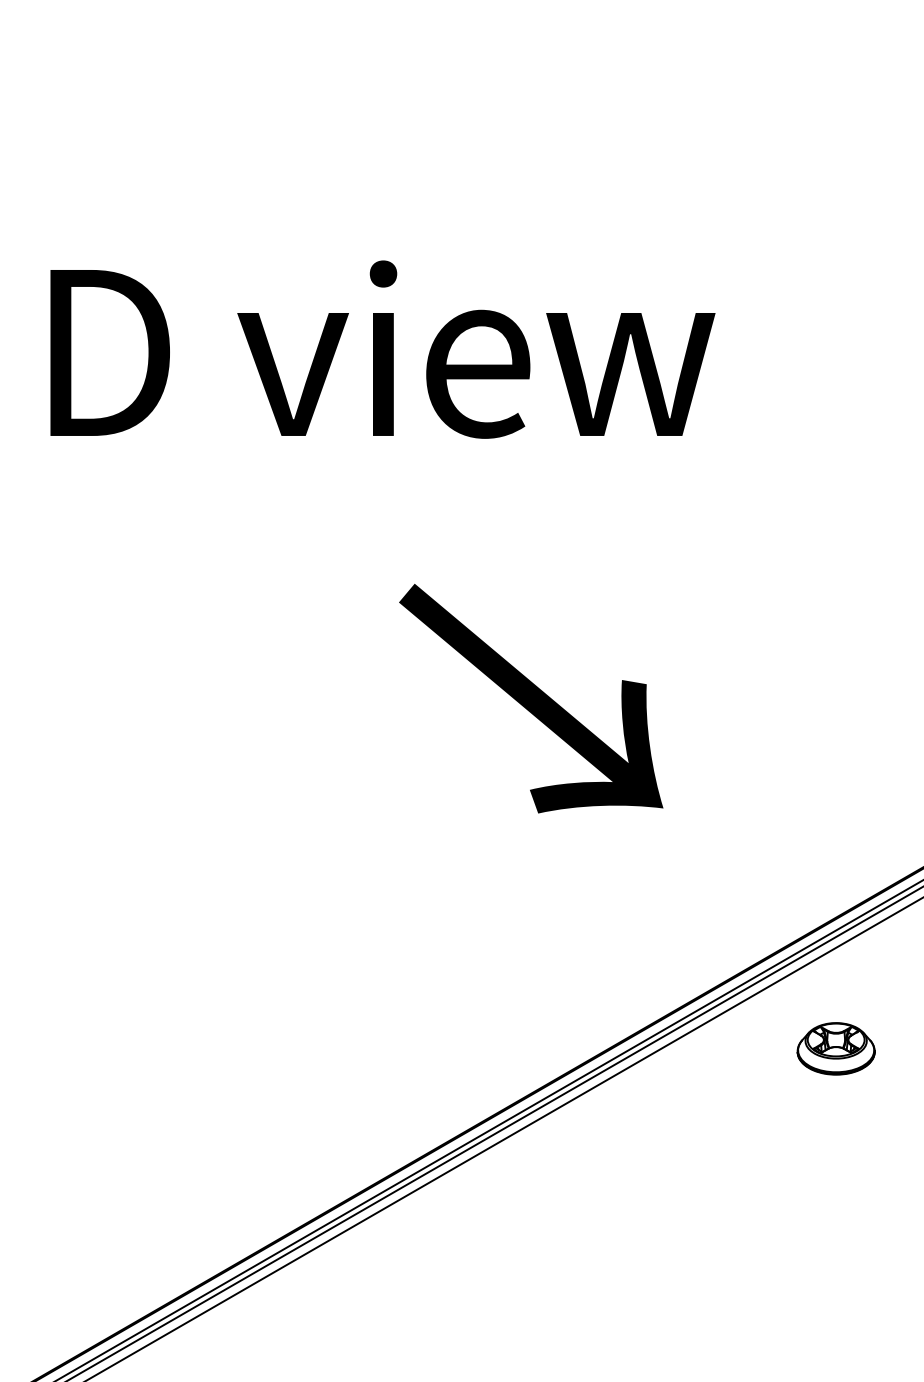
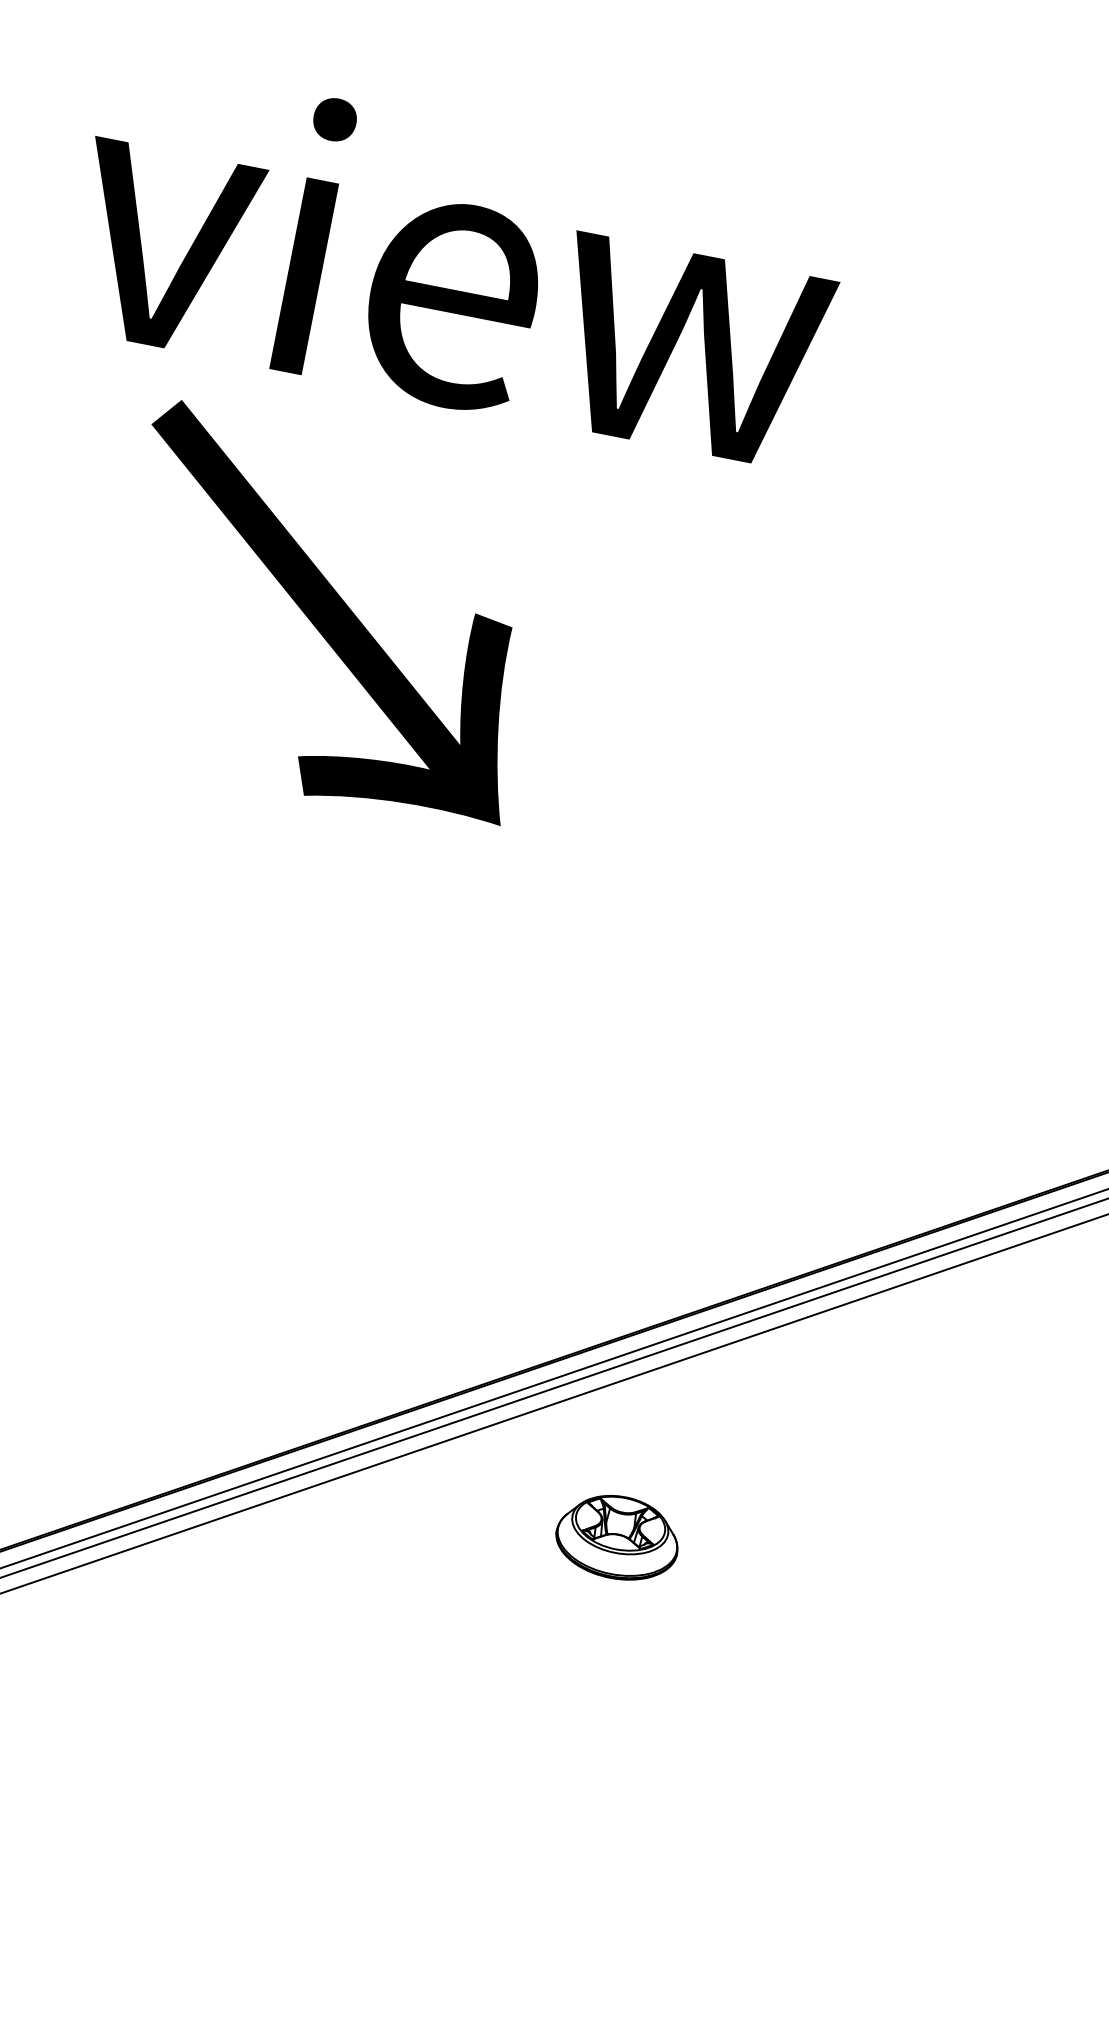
text: (531, 698) -> (328, 614), moved
part: (835, 1048) -> (616, 1536), moved

